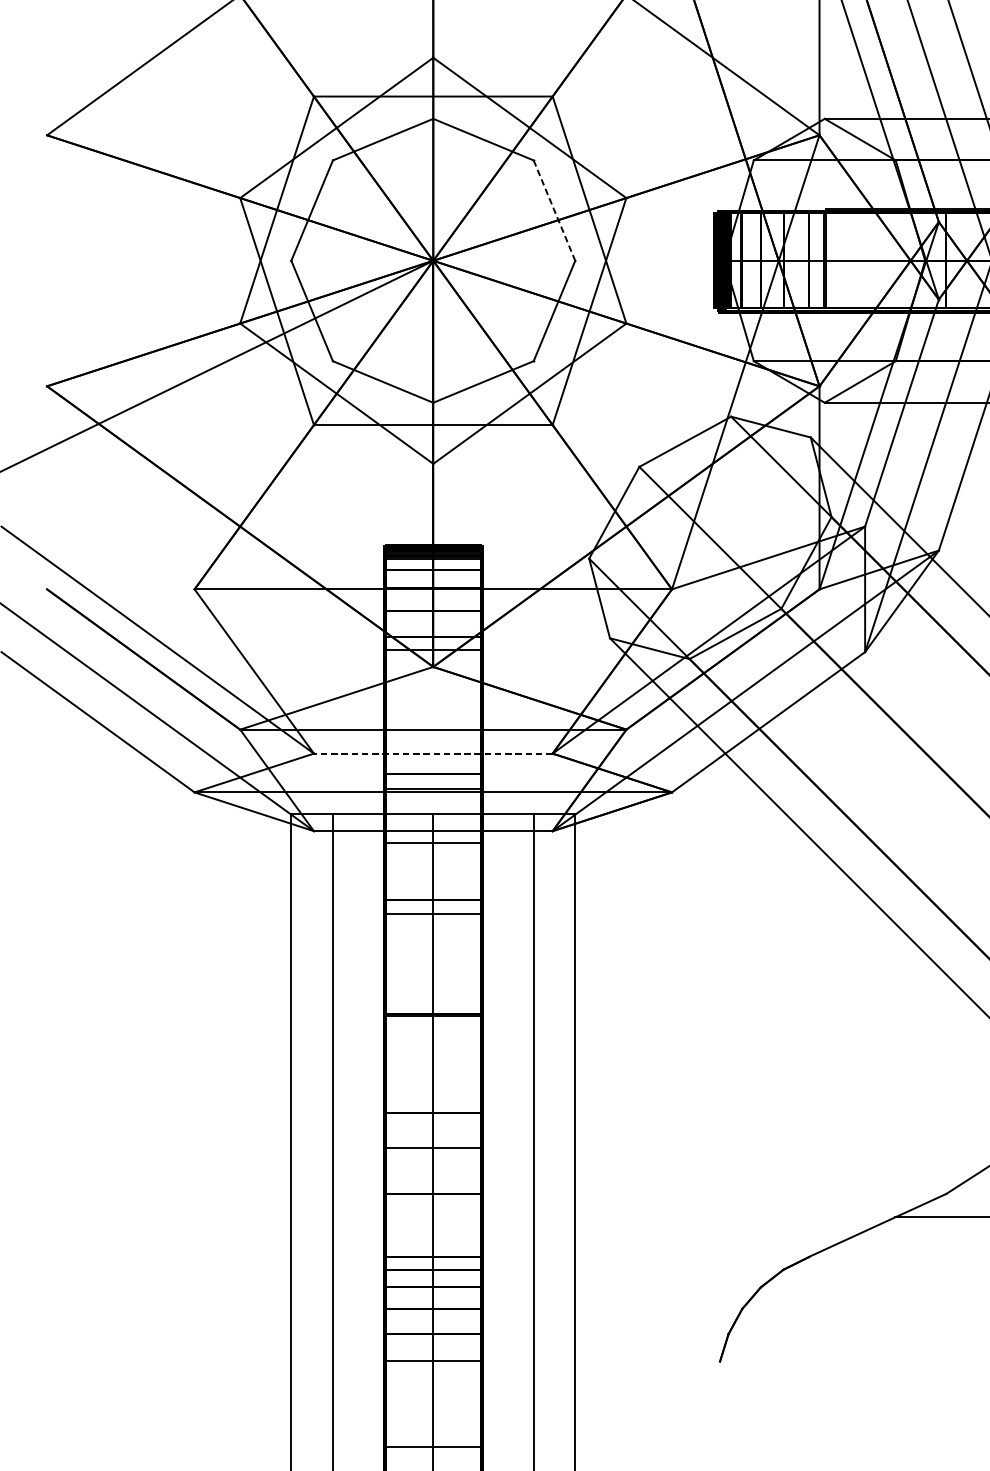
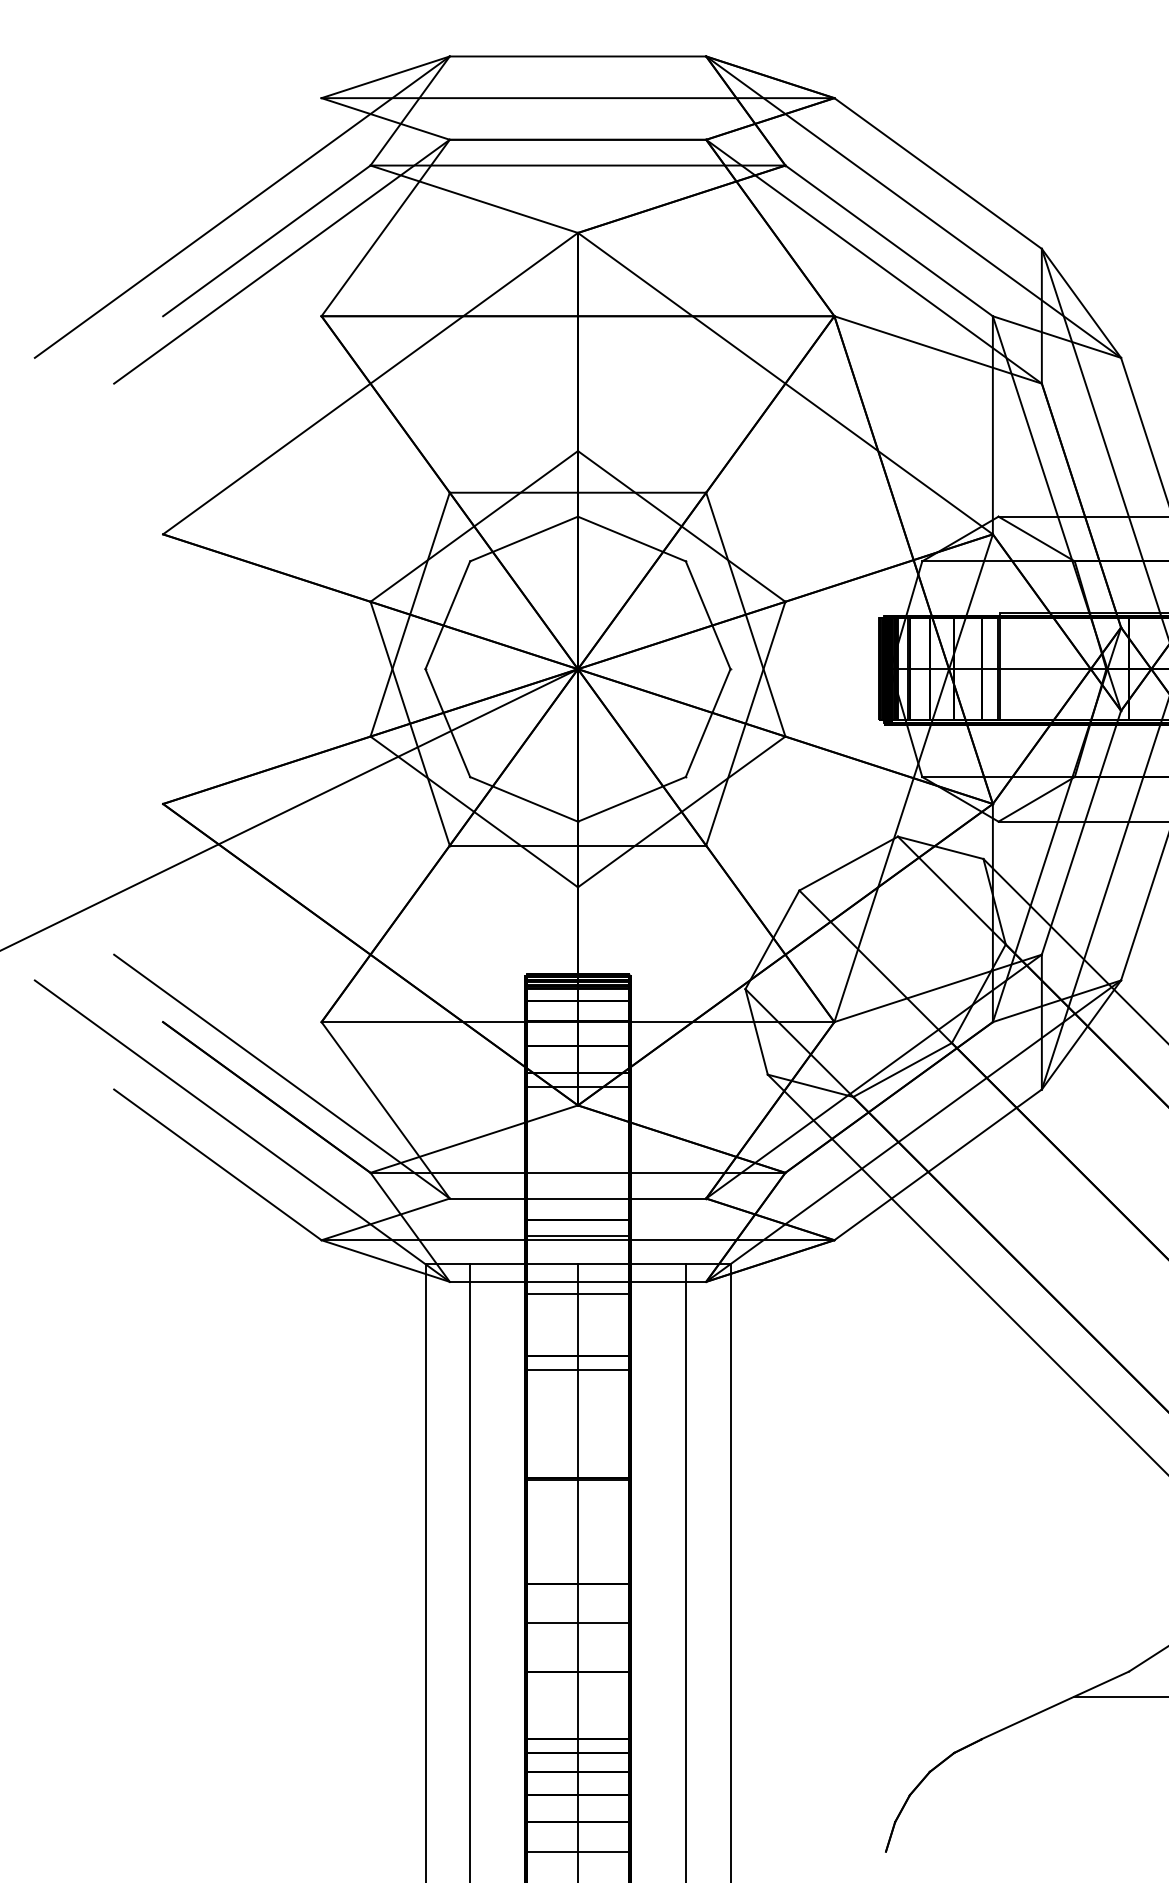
line: (554, 210) -> (708, 615), dashed -> solid
line: (432, 753) -> (577, 1198), dashed -> solid

